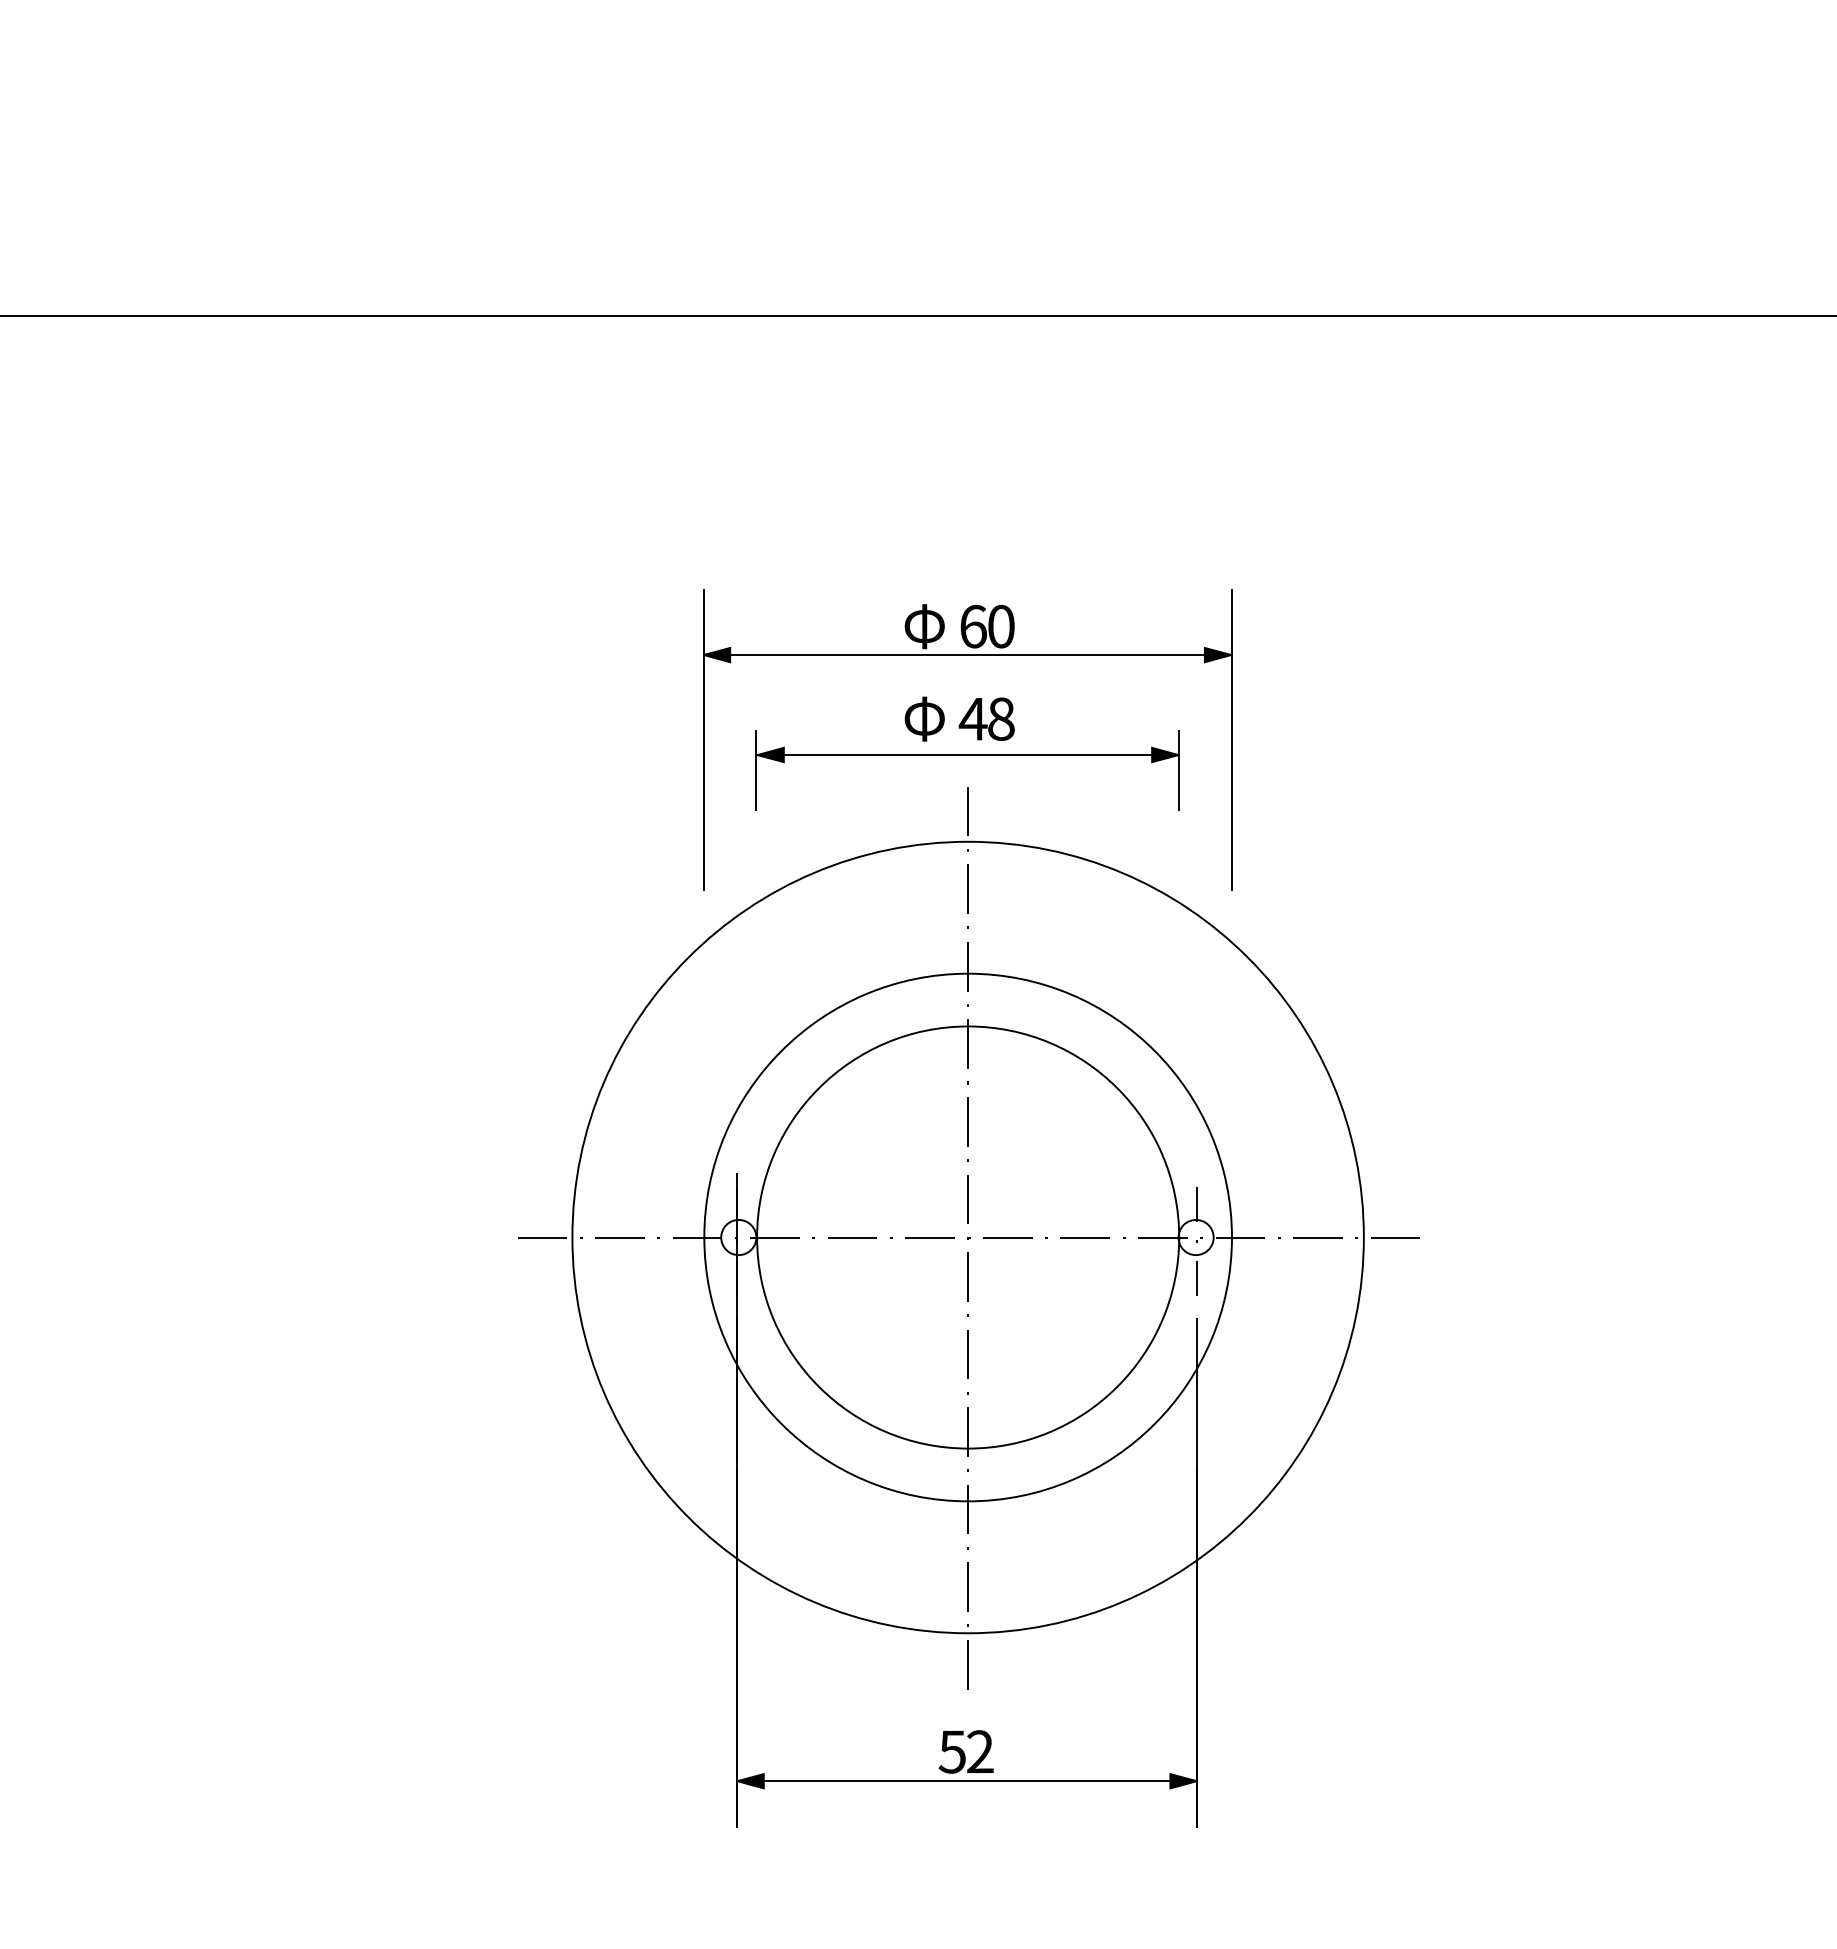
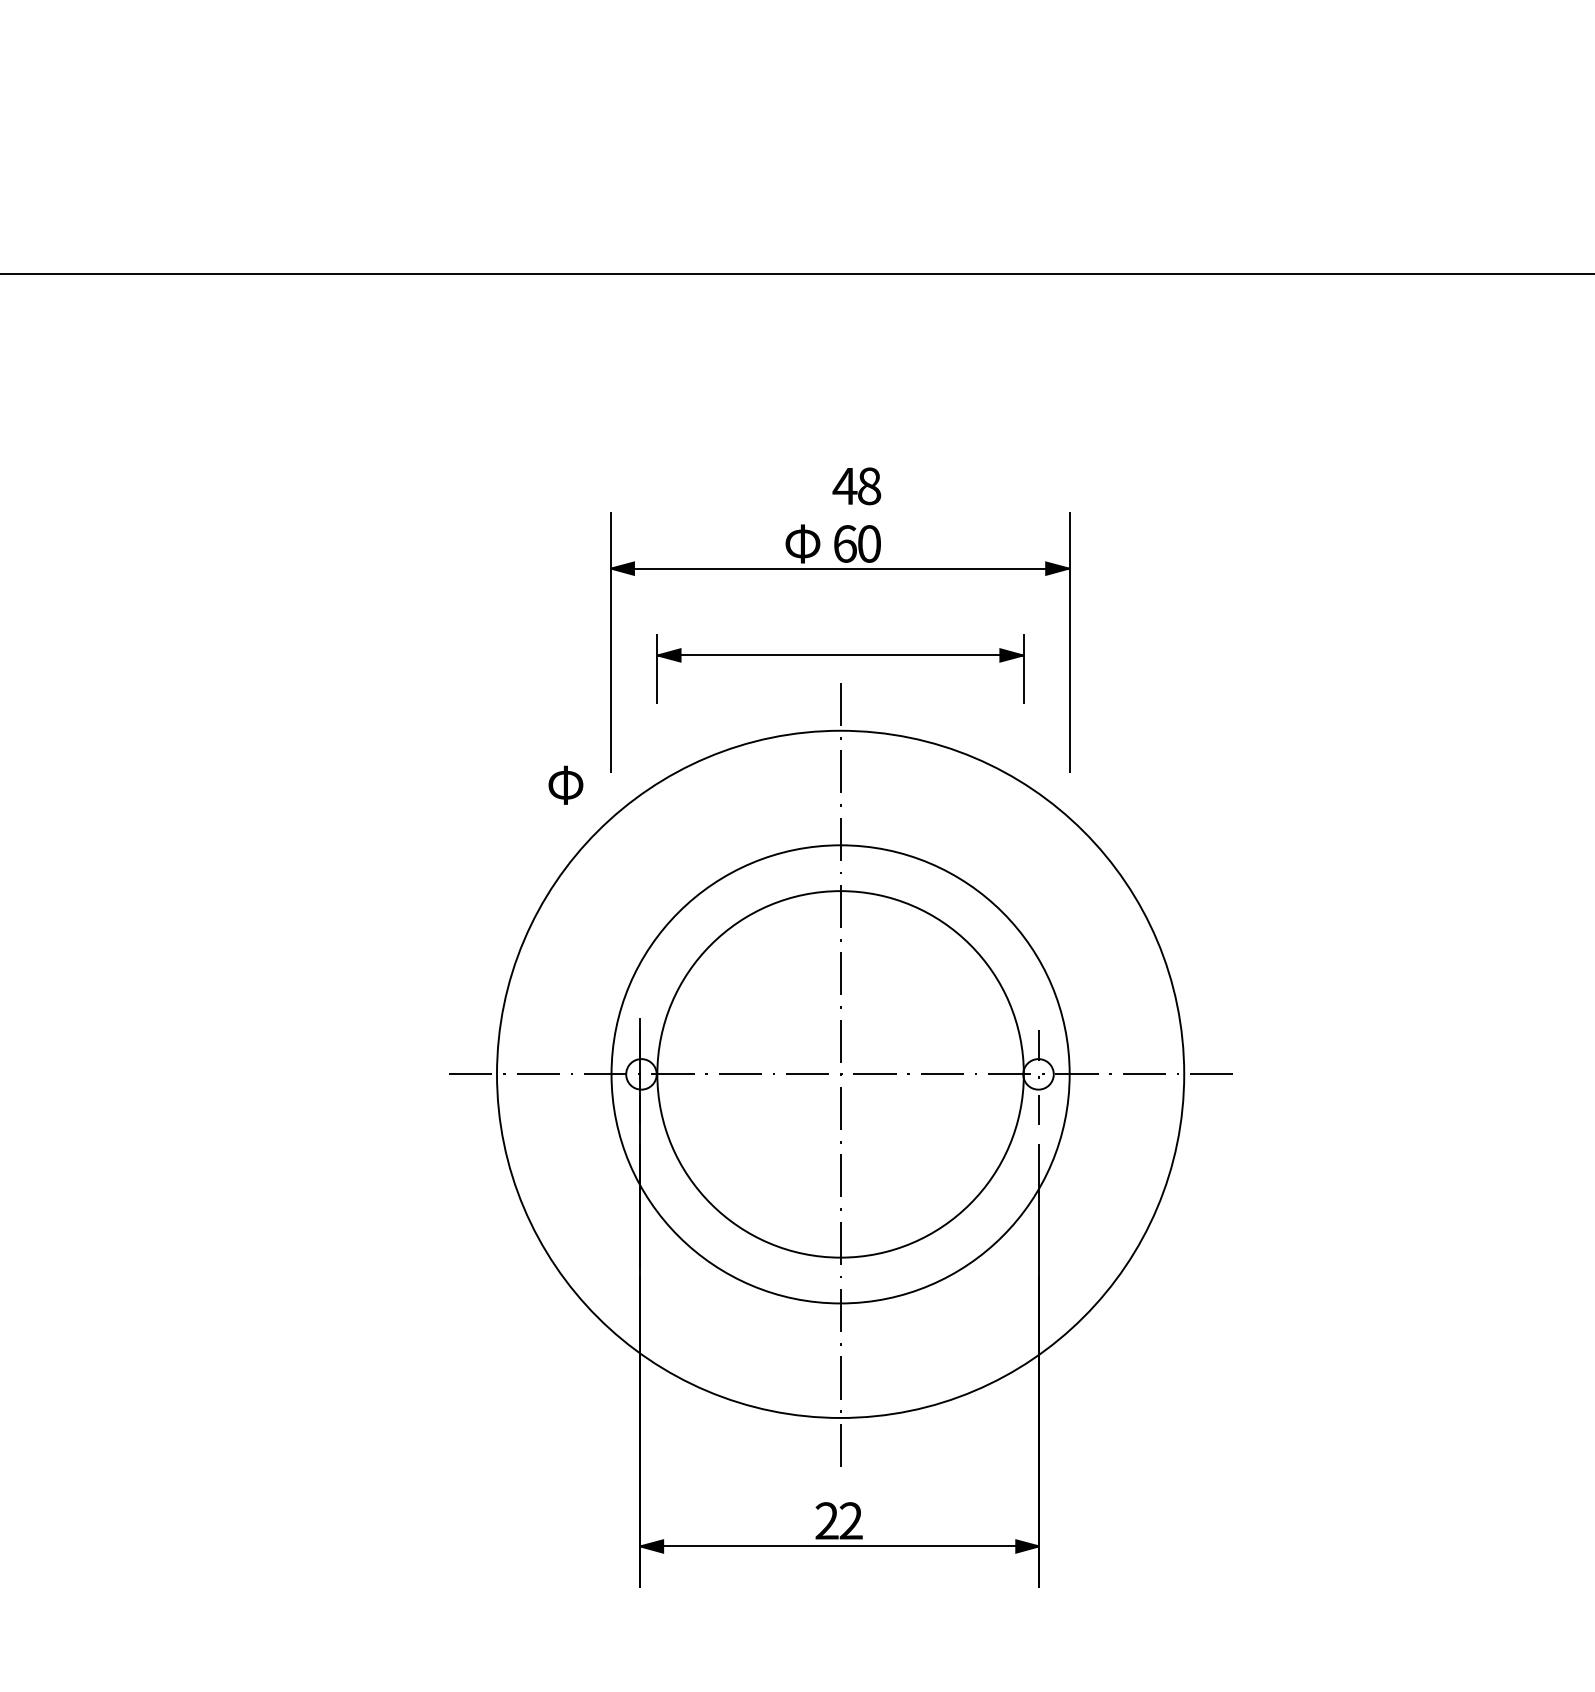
text: (924, 718) -> (565, 784), moved
text: (986, 719) -> (856, 486), moved
text: (951, 1751) -> (826, 1520), 5 -> 2

